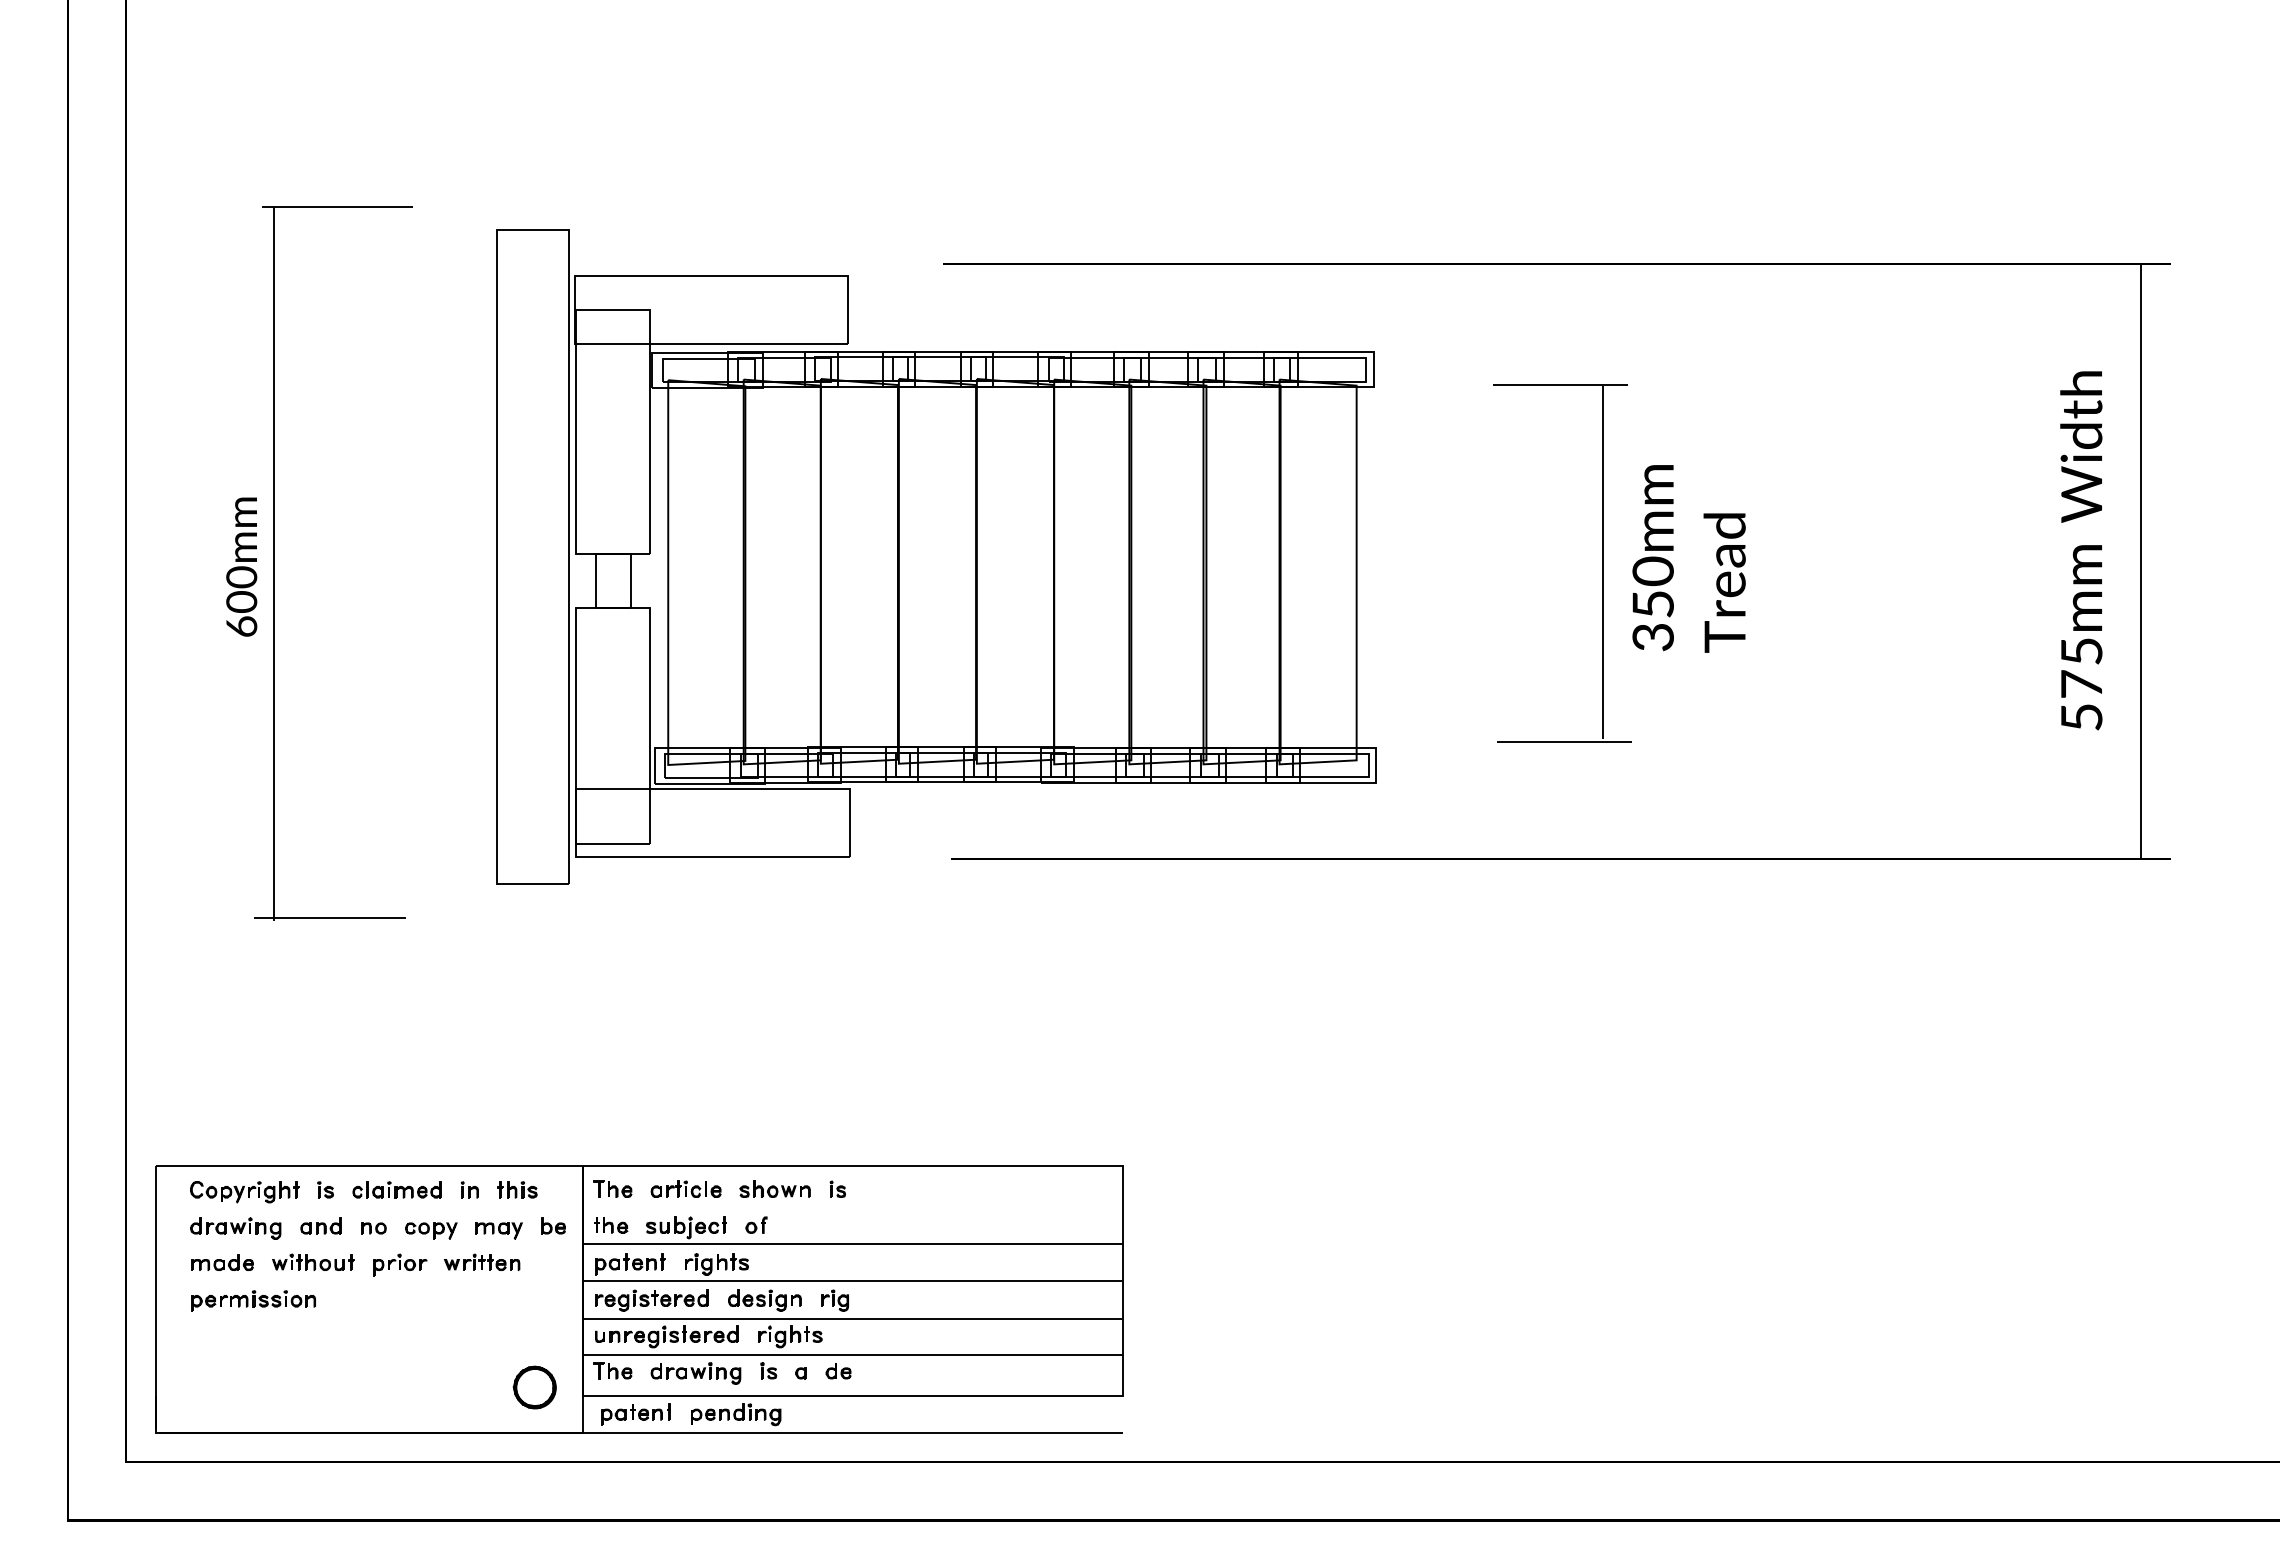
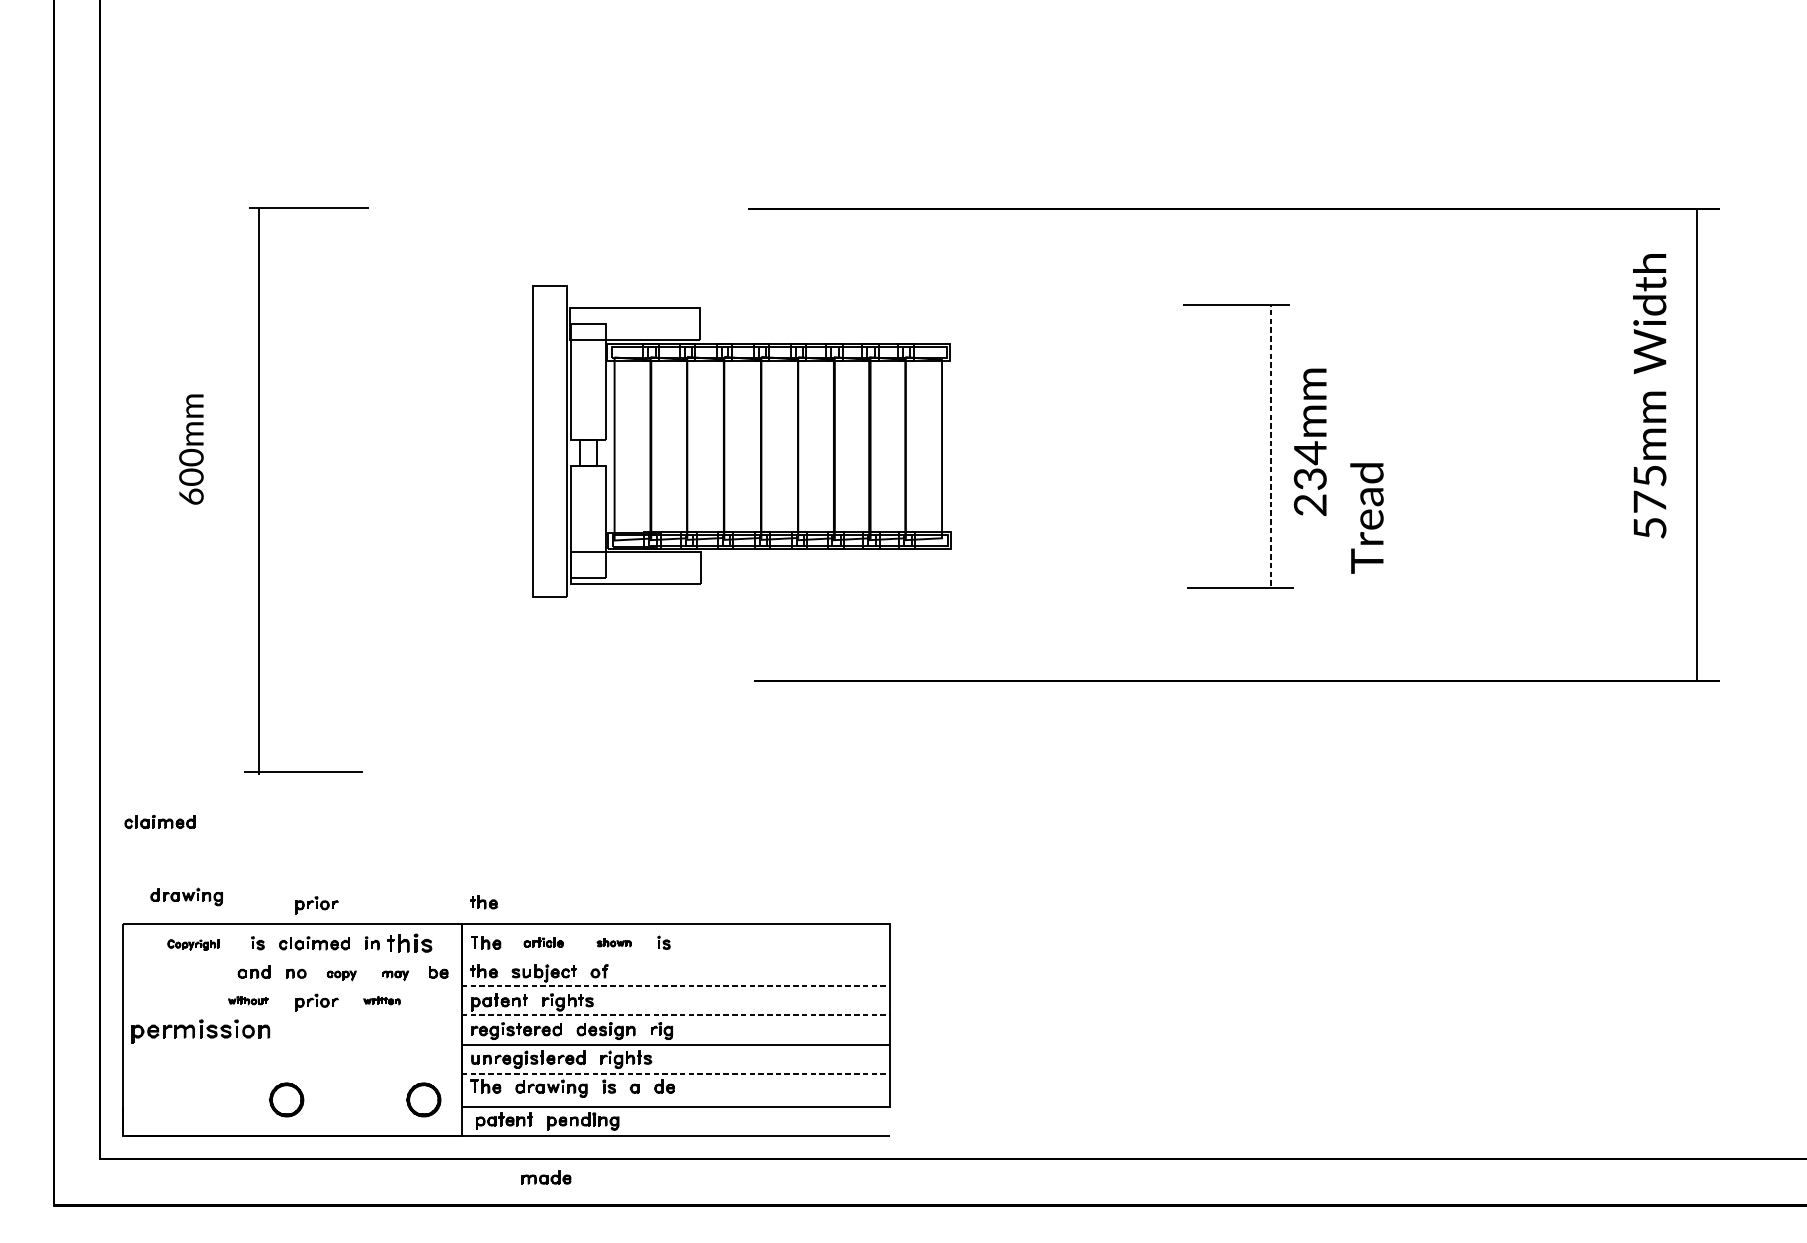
text: (2081, 550) -> (1649, 395), moved
part: (936, 556) -> (742, 441), size x0.6
line: (1603, 562) -> (1270, 445), solid -> dashed
part: (274, 563) -> (259, 491), moved
text: (1724, 582) -> (1366, 518), moved
text: (1652, 603) -> (1309, 478), 350mm -> 234mm
part: (201, 1036) -> (159, 821), added
part: (611, 1138) -> (484, 902), added
part: (400, 1141) -> (317, 904), added
part: (685, 1188) -> (543, 942), size x0.7
part: (774, 1188) -> (613, 942), size x0.6
part: (517, 1189) -> (410, 942), size x1.4
part: (244, 1192) -> (193, 945), size x0.6
part: (235, 1228) -> (186, 896), moved
part: (431, 1230) -> (341, 975), size x0.7
part: (498, 1230) -> (394, 975), size x0.7
line: (853, 1244) -> (676, 986), solid -> dashed
part: (313, 1261) -> (248, 1000), size x0.6
part: (481, 1261) -> (381, 1000), size x0.6
part: (222, 1262) -> (546, 1177), moved
line: (853, 1280) -> (676, 1015), solid -> dashed
part: (253, 1300) -> (200, 1030), size x1.4
line: (853, 1355) -> (676, 1074), solid -> dashed
part: (361, 1387) -> (286, 1099), added

